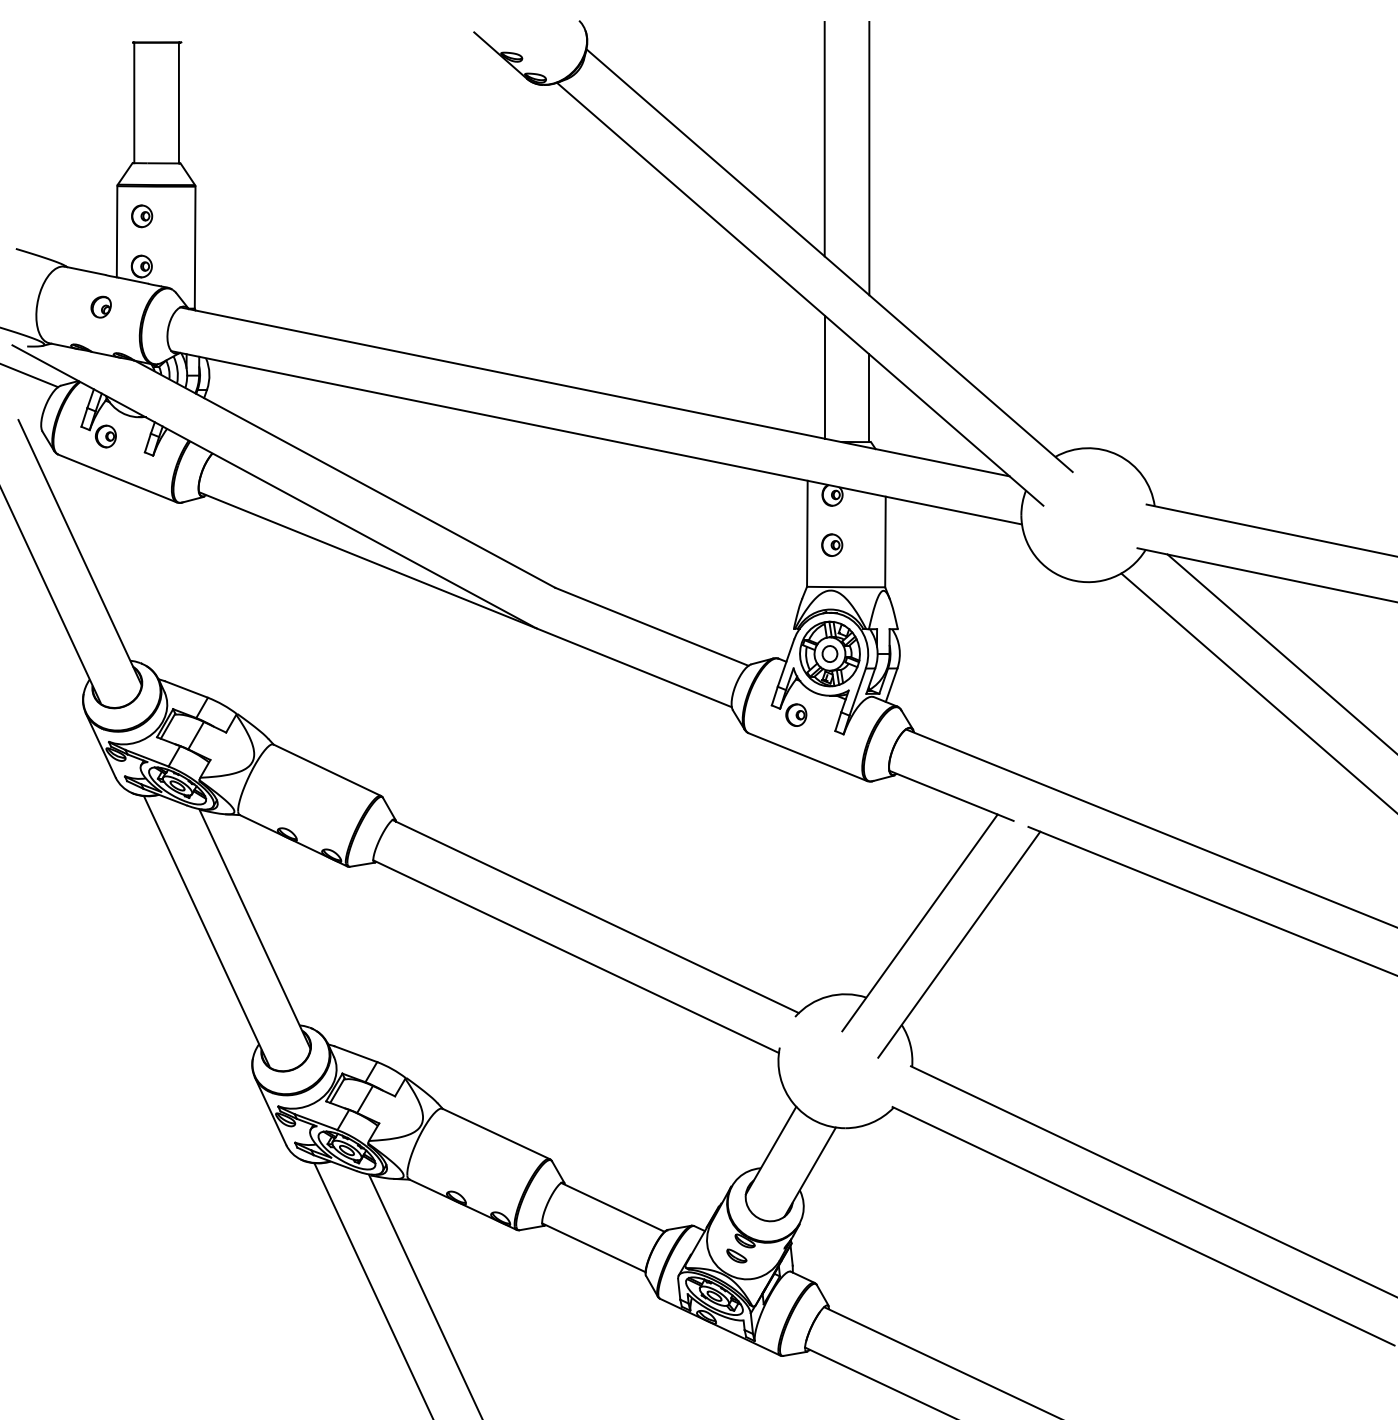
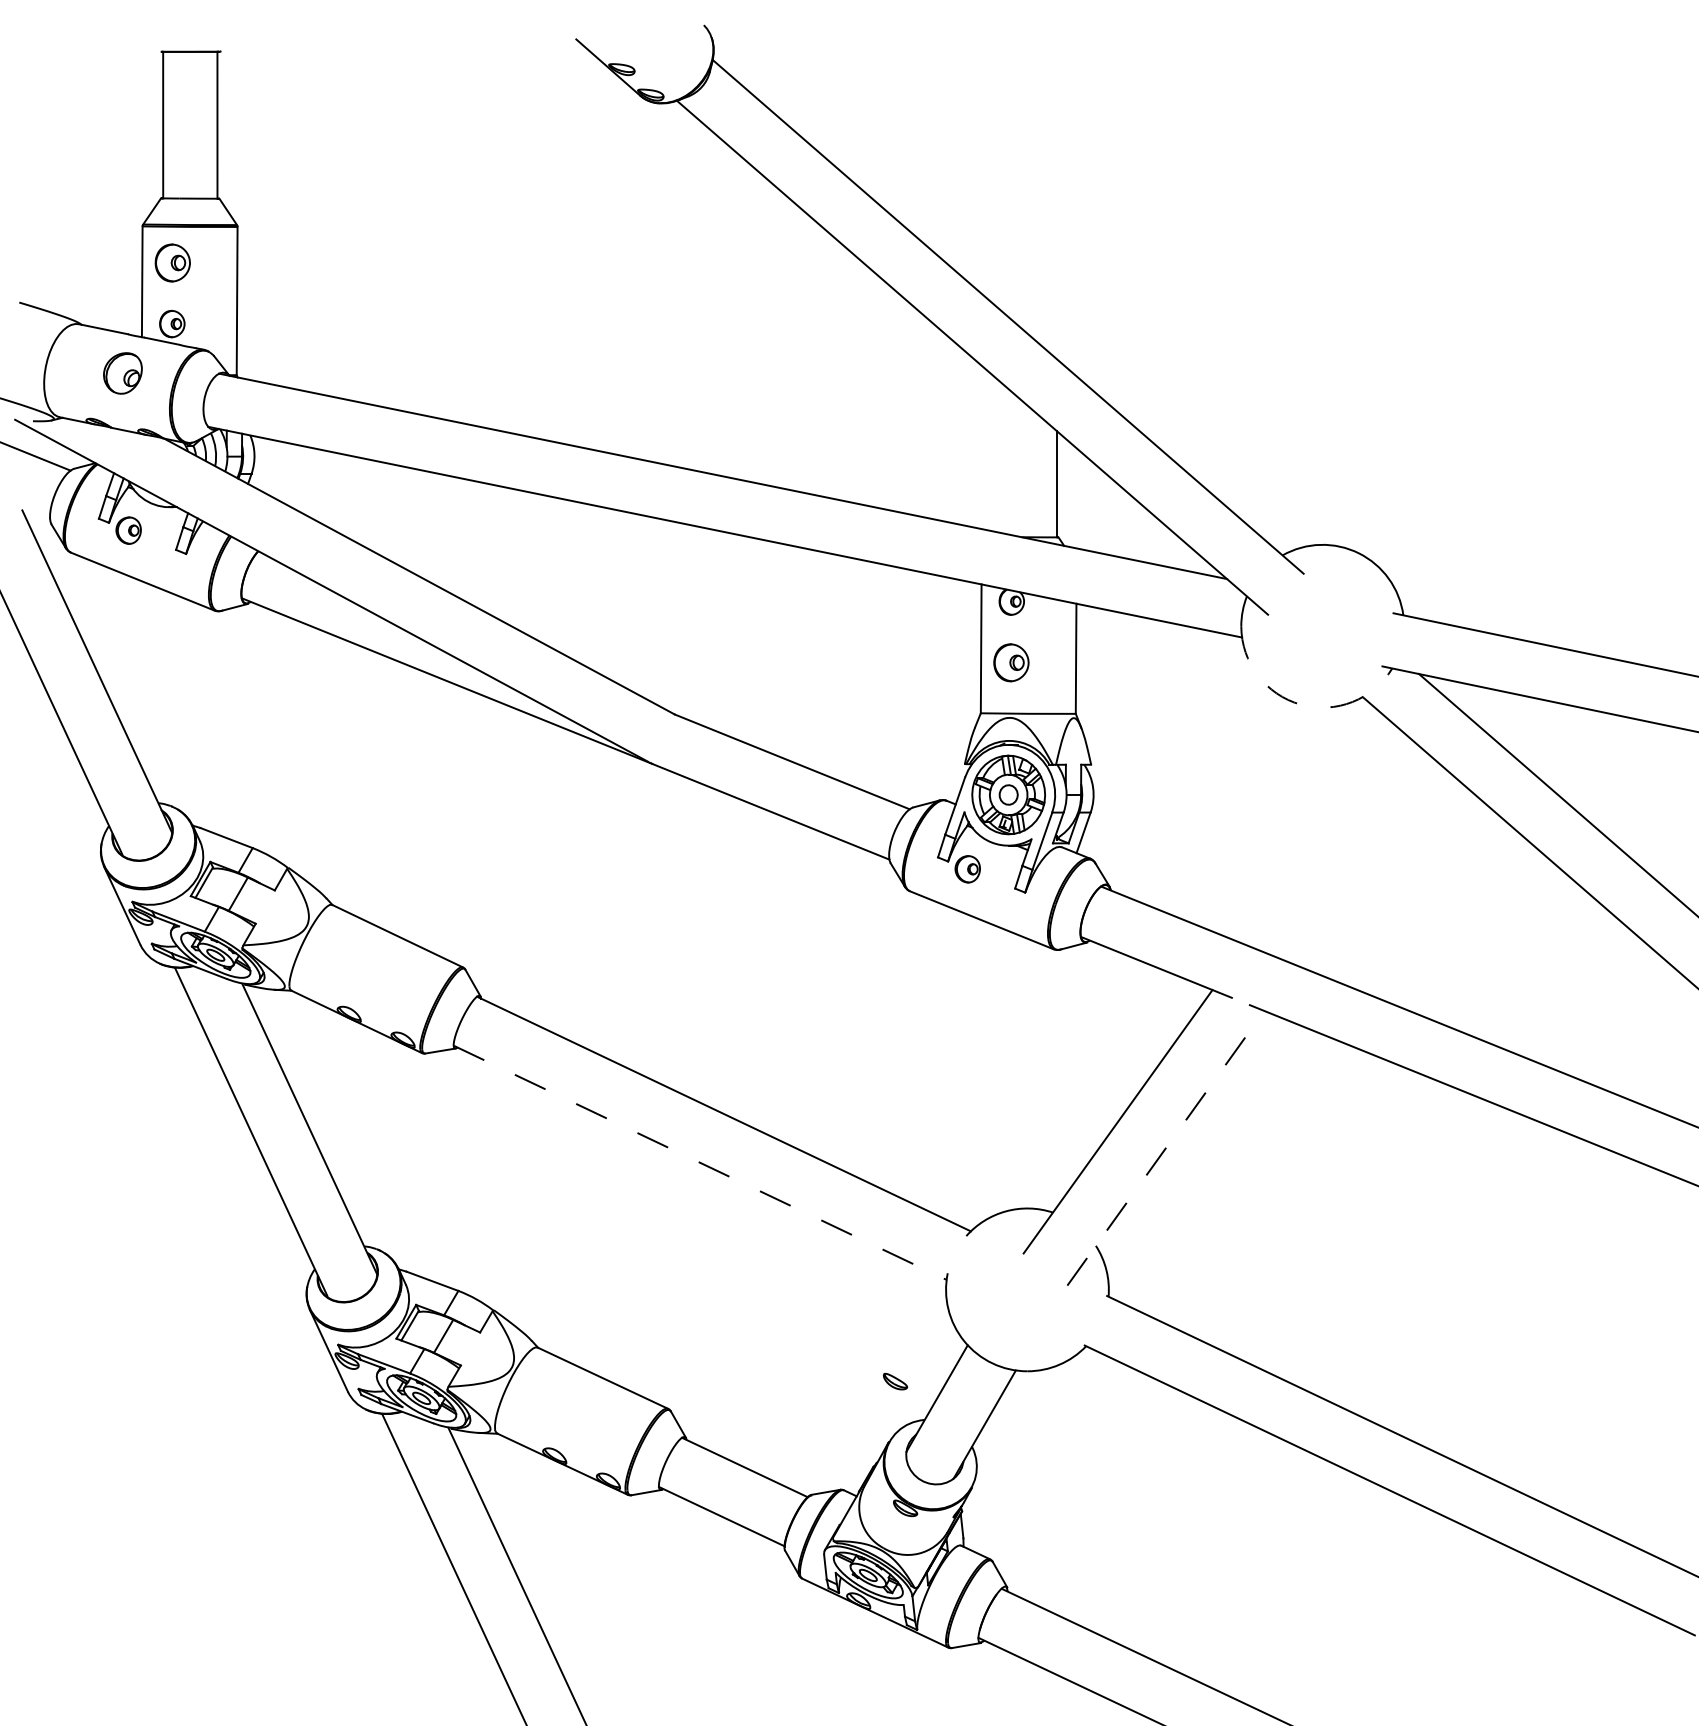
line: (824, 138) -> (1002, 168), removed
line: (869, 158) -> (1056, 192), removed
part: (141, 215) -> (172, 262), size x1.4
part: (100, 307) -> (122, 373), size x1.6
line: (824, 377) -> (1002, 458), removed
part: (832, 545) -> (1011, 662), size x1.4
arc: (1070, 579) -> (1300, 704), solid -> dashed
line: (959, 944) -> (1166, 1147), solid -> dashed
line: (576, 956) -> (700, 1162), solid -> dashed
part: (736, 1255) -> (895, 1381), moved

